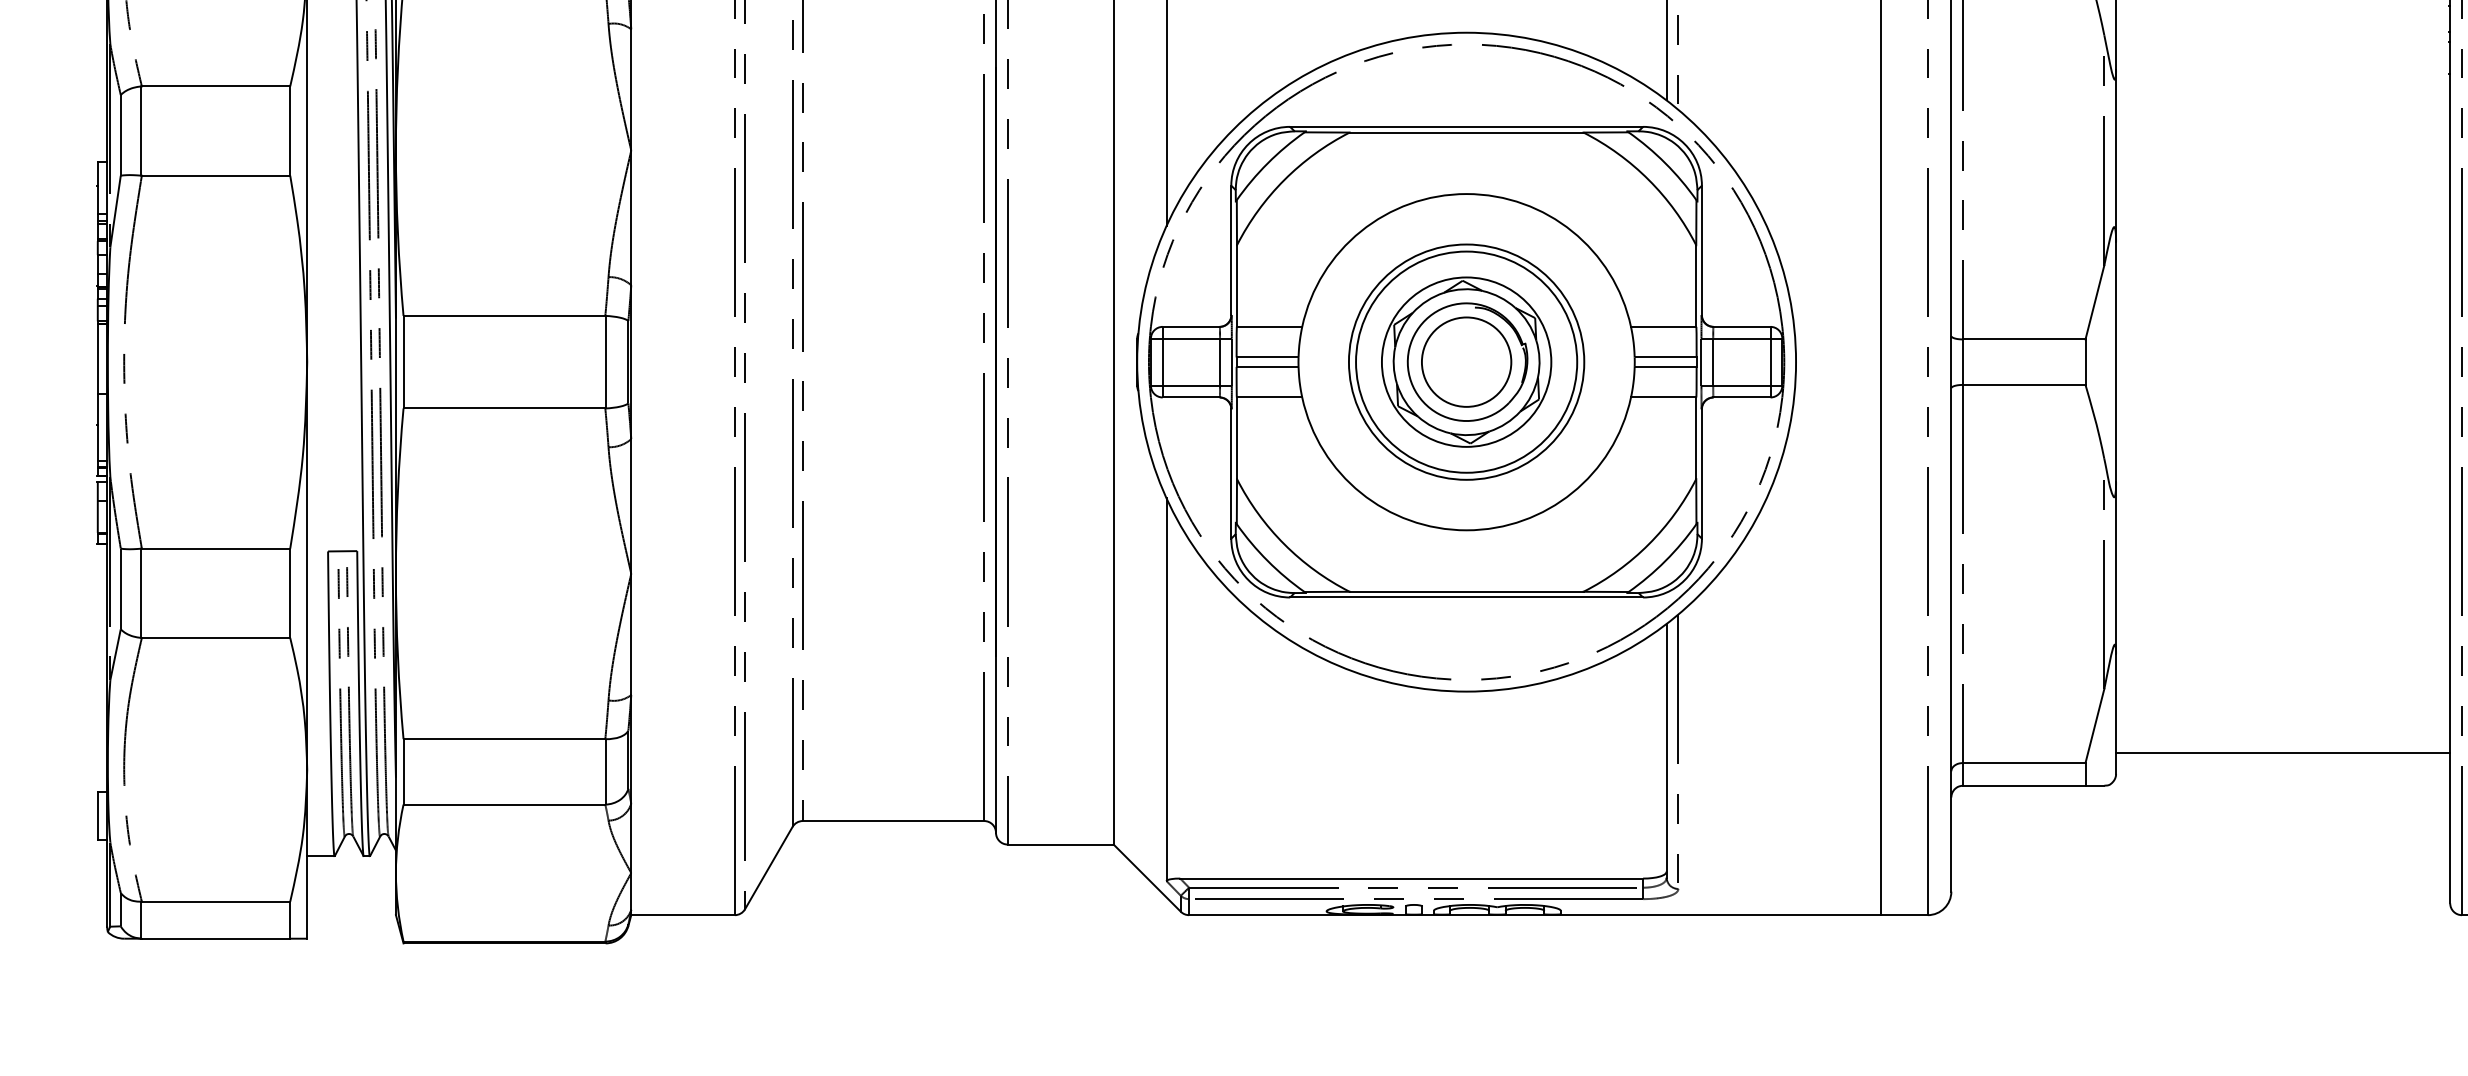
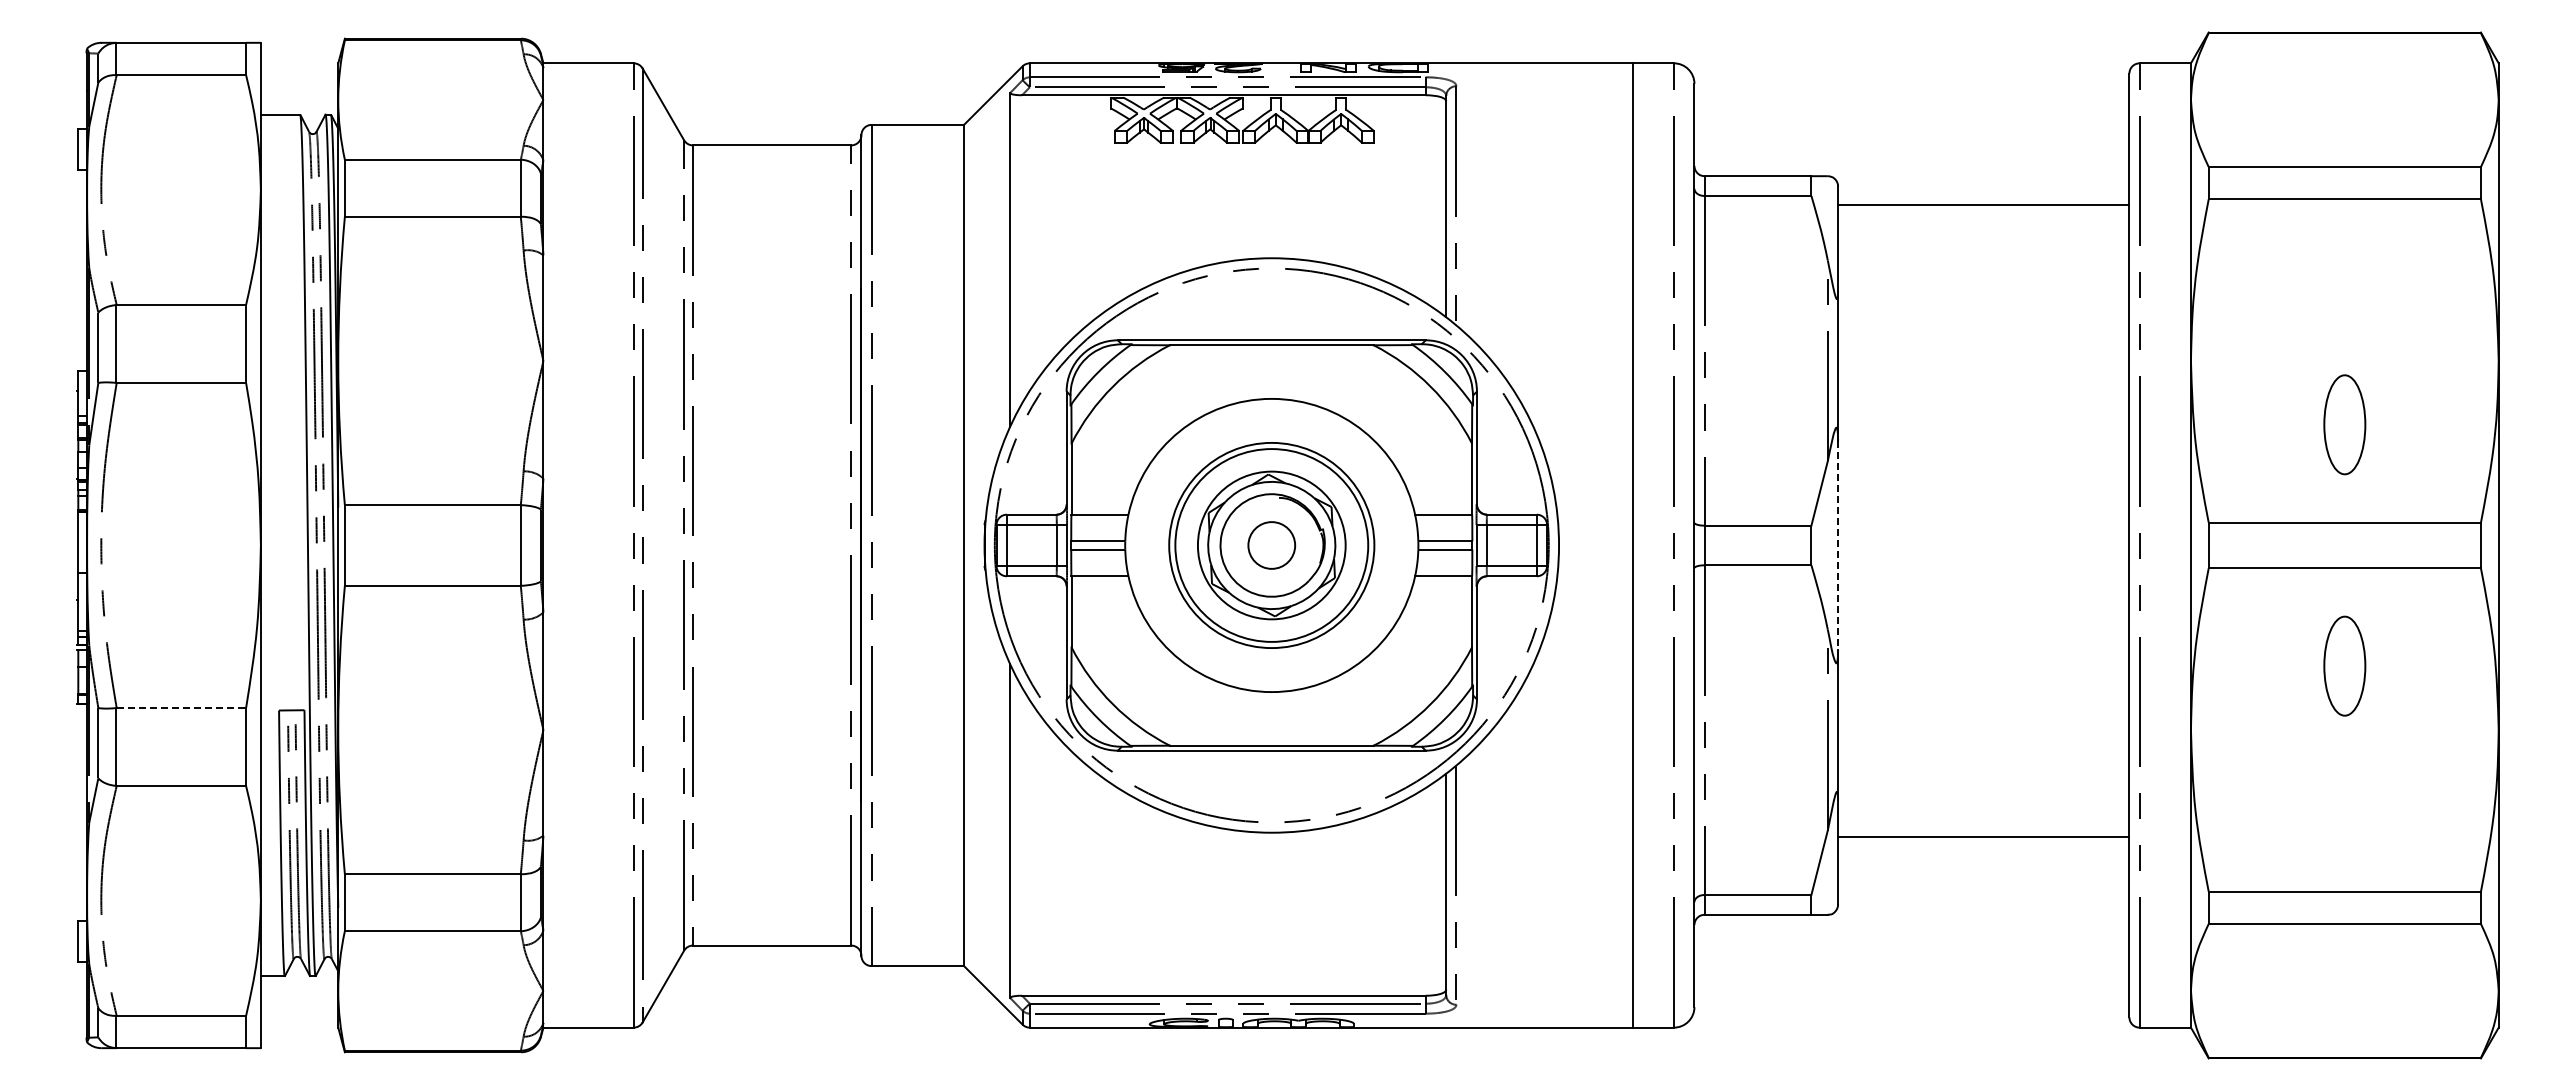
circle: (1466, 362) -> (1271, 545), size x0.6
line: (2116, 362) -> (1838, 545), solid -> dashed
line: (216, 549) -> (181, 708), solid -> dashed
line: (2282, 753) -> (1983, 837), moved

